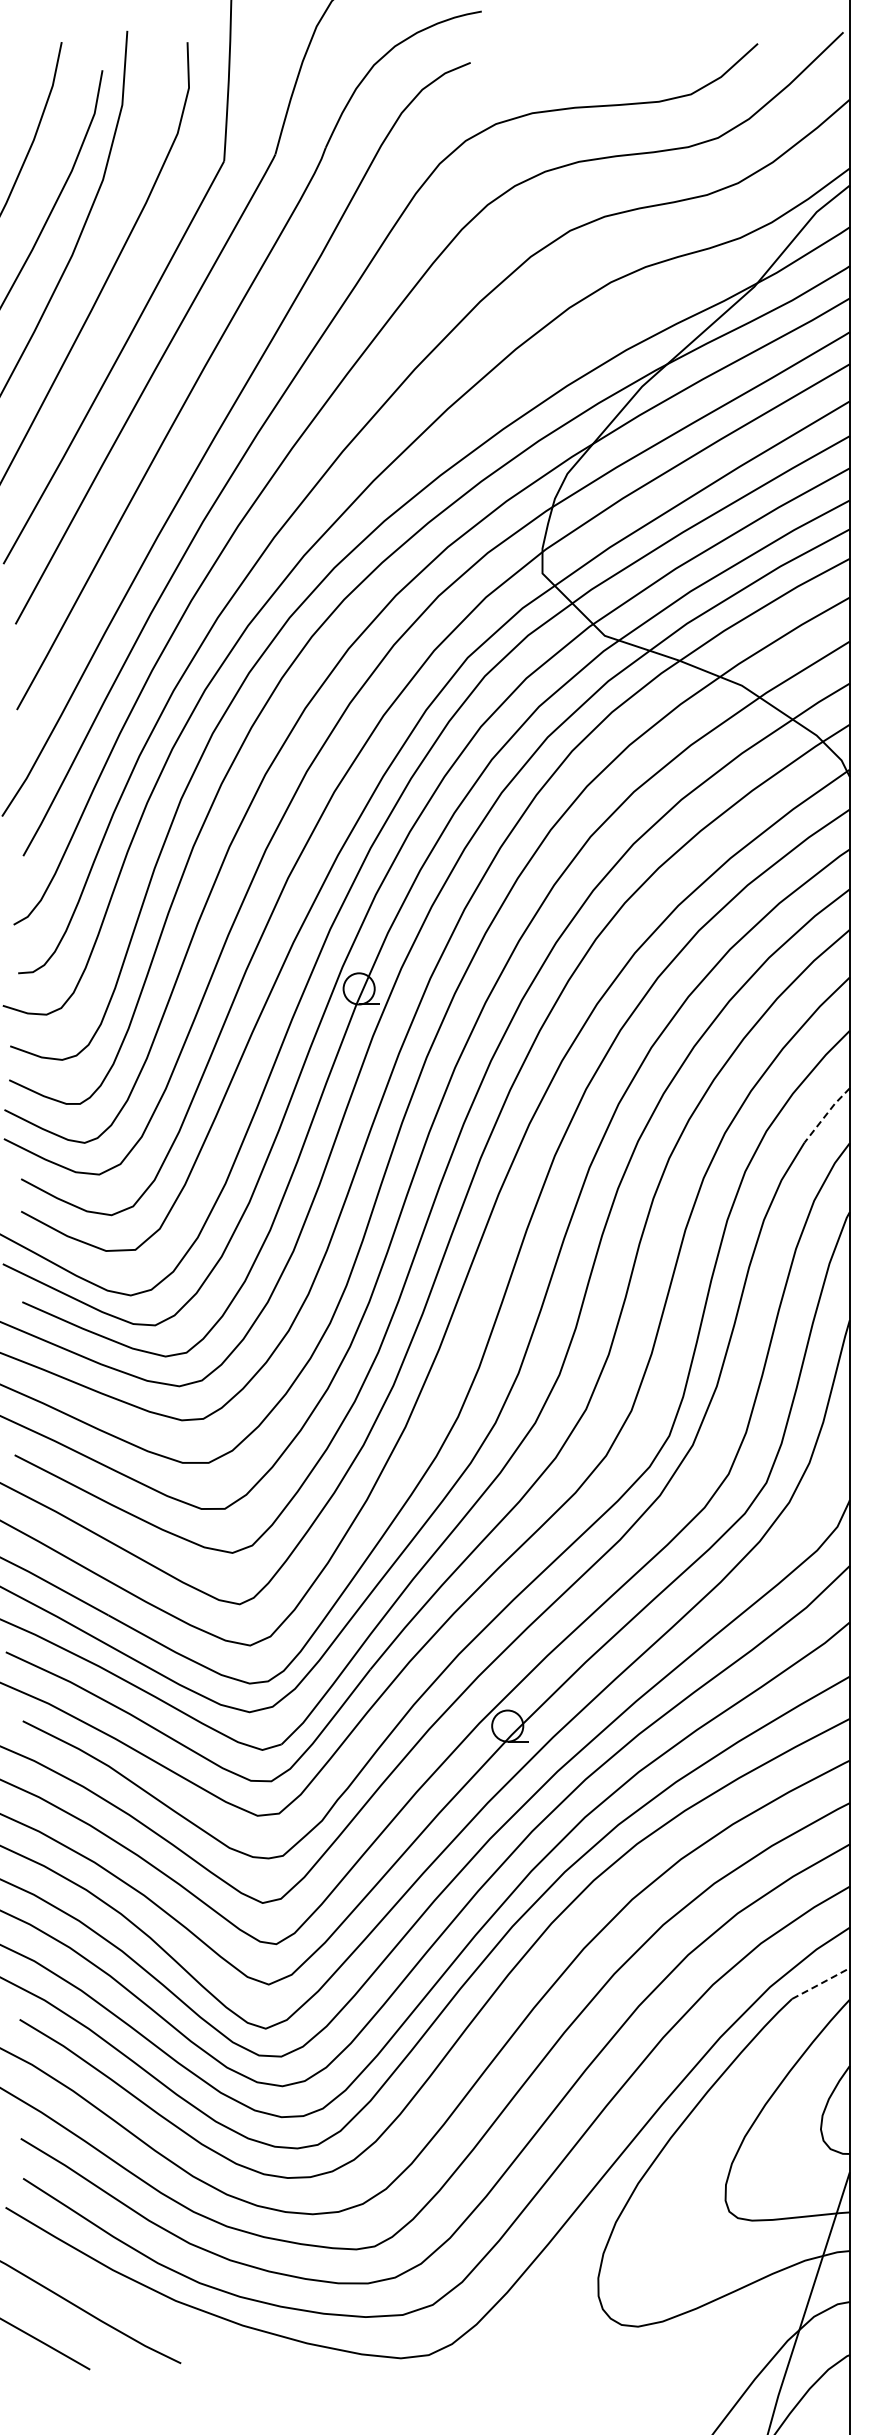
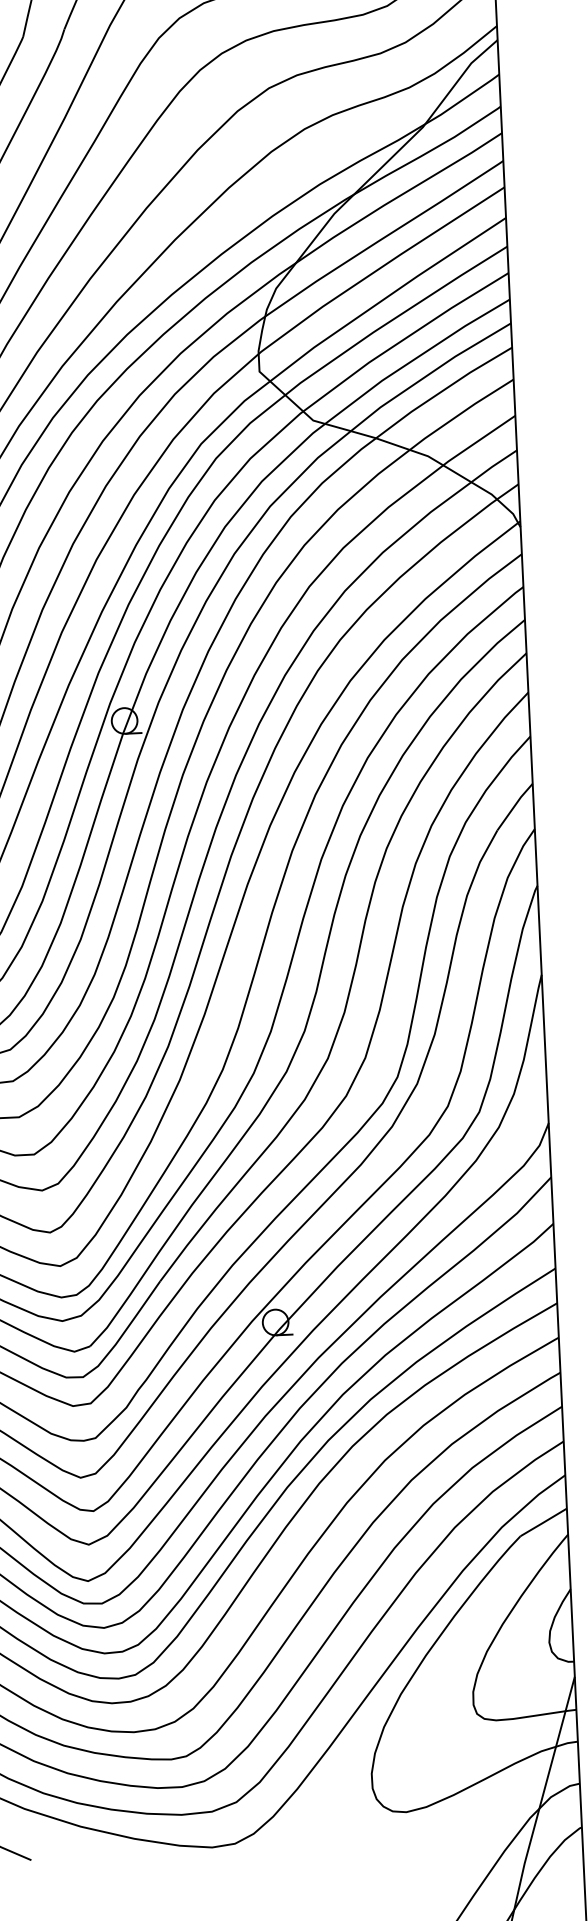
line: (826, 1114) -> (514, 806), dashed -> solid
line: (821, 1983) -> (544, 1522), dashed -> solid

